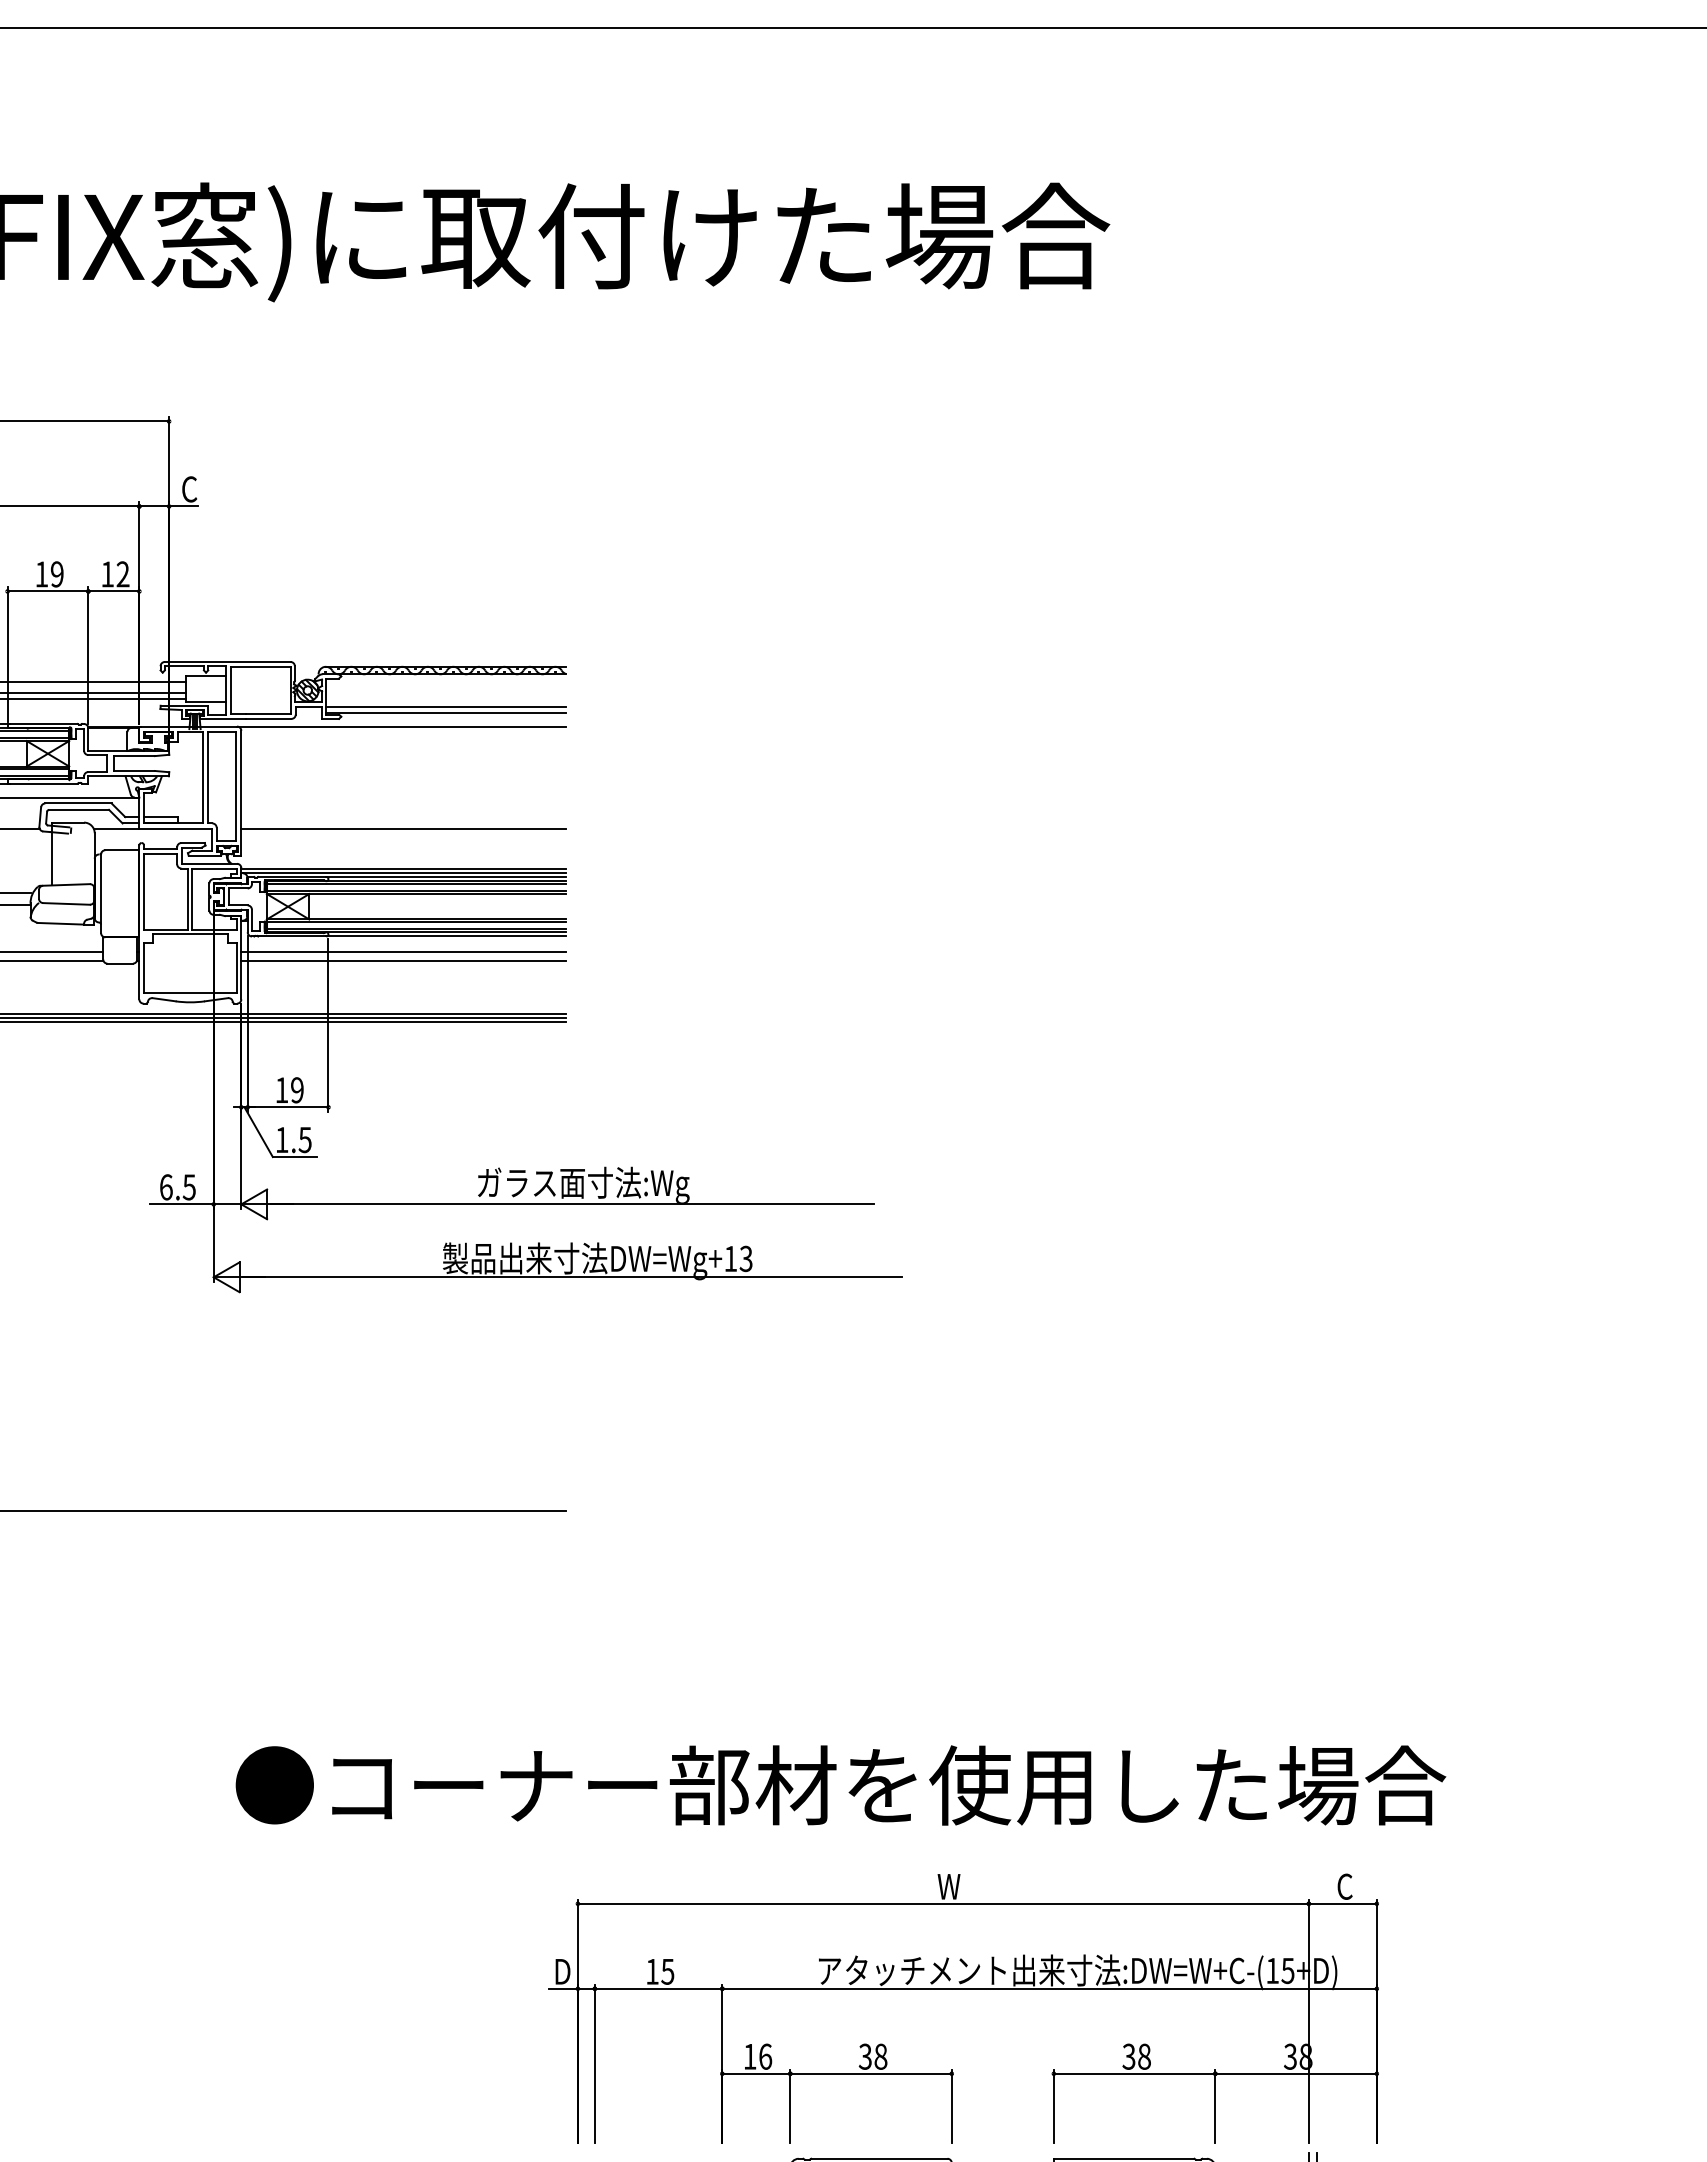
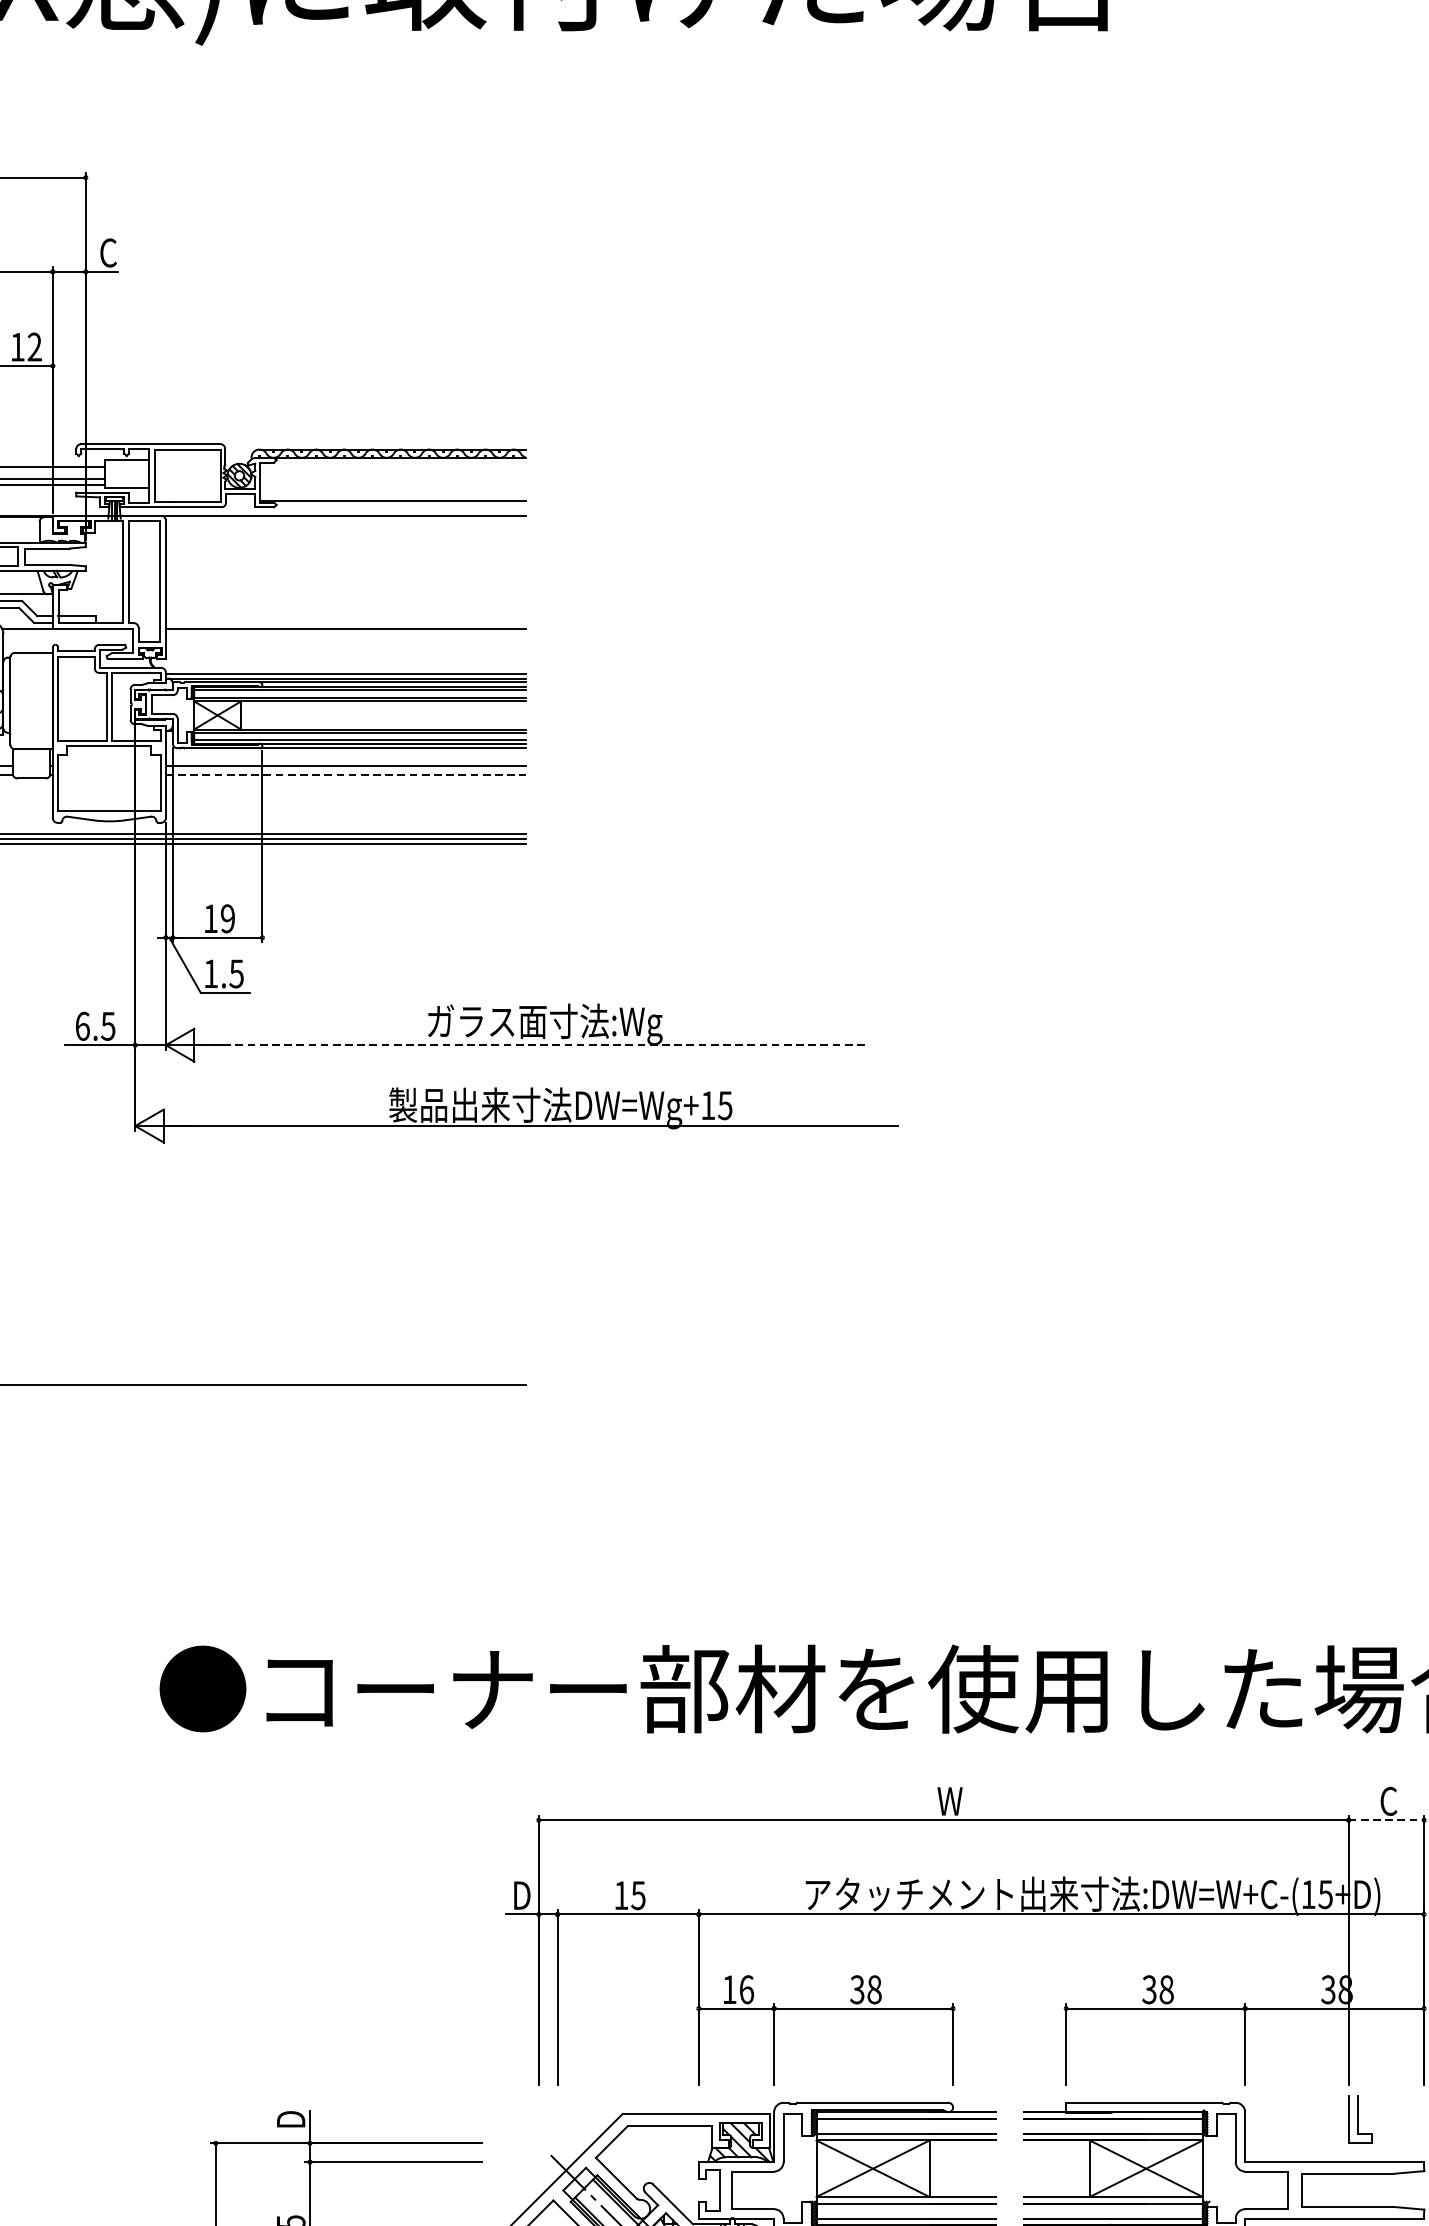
line: (446, 706) -> (393, 493), removed
line: (404, 960) -> (346, 774), solid -> dashed
line: (572, 1204) -> (532, 1045), solid -> dashed
text: (746, 1258) -> (725, 1105), DW=Wg+13 -> DW=Wg+15
line: (1342, 1903) -> (1386, 1819), solid -> dashed

